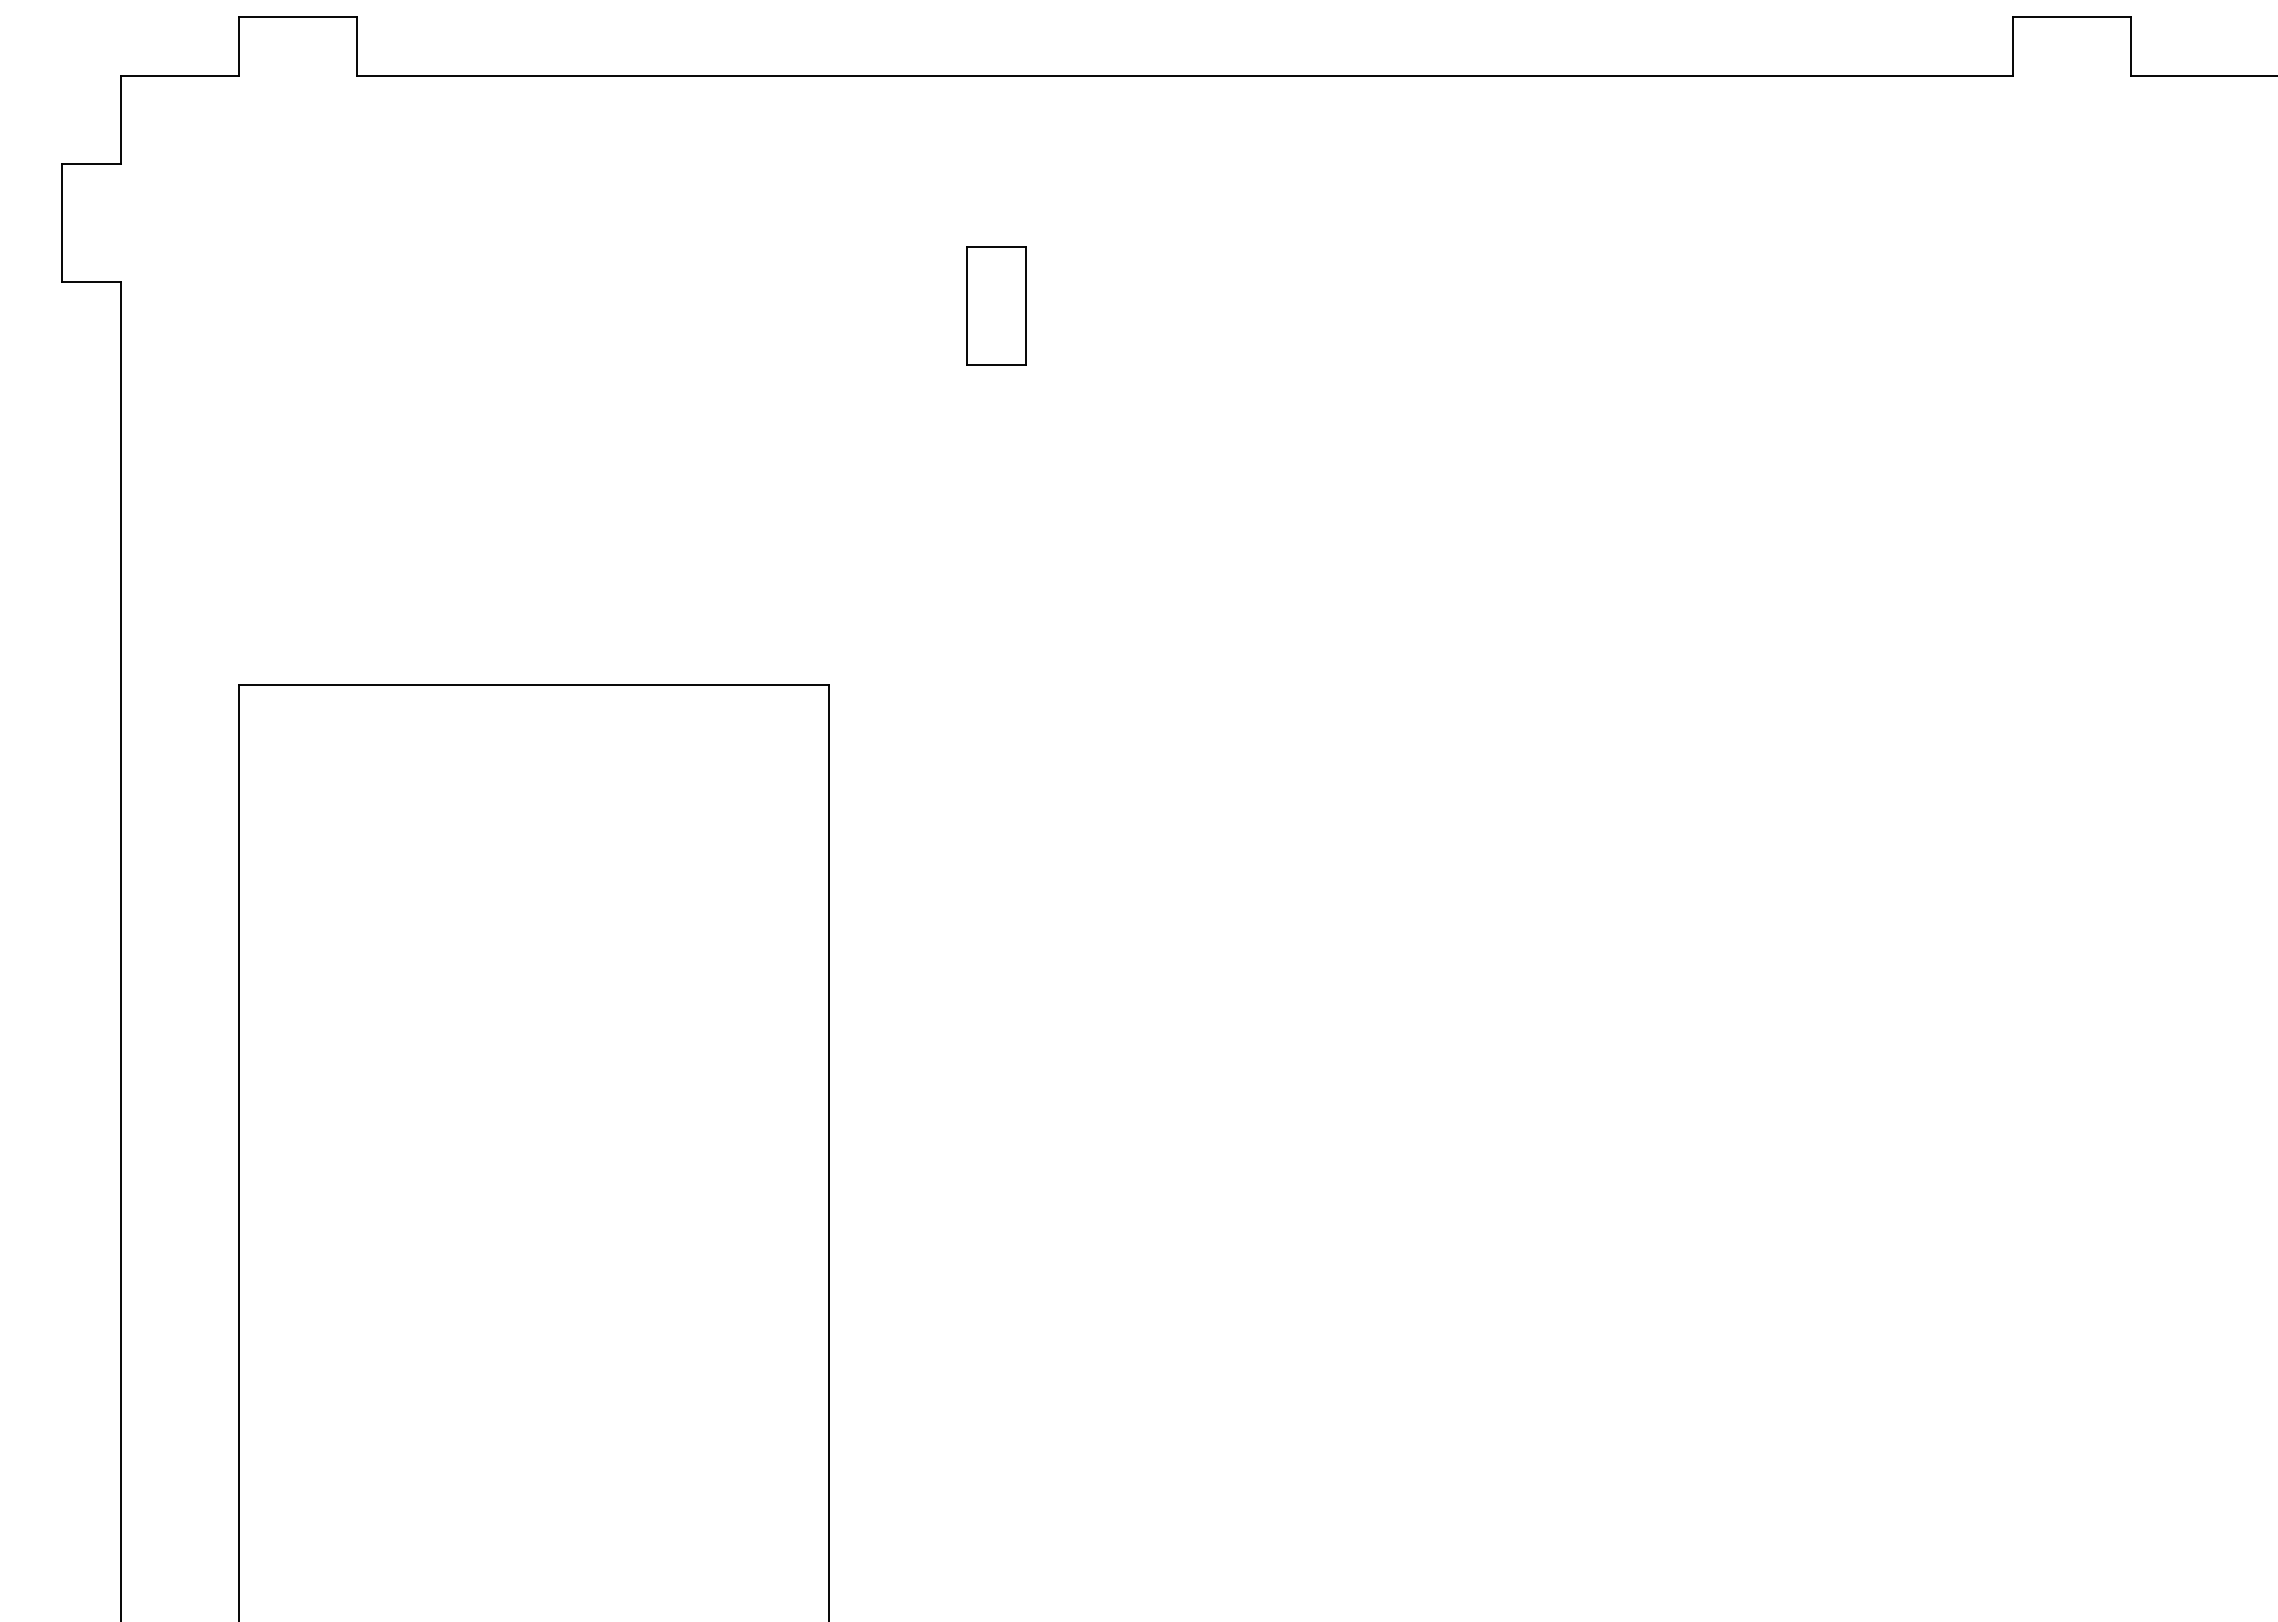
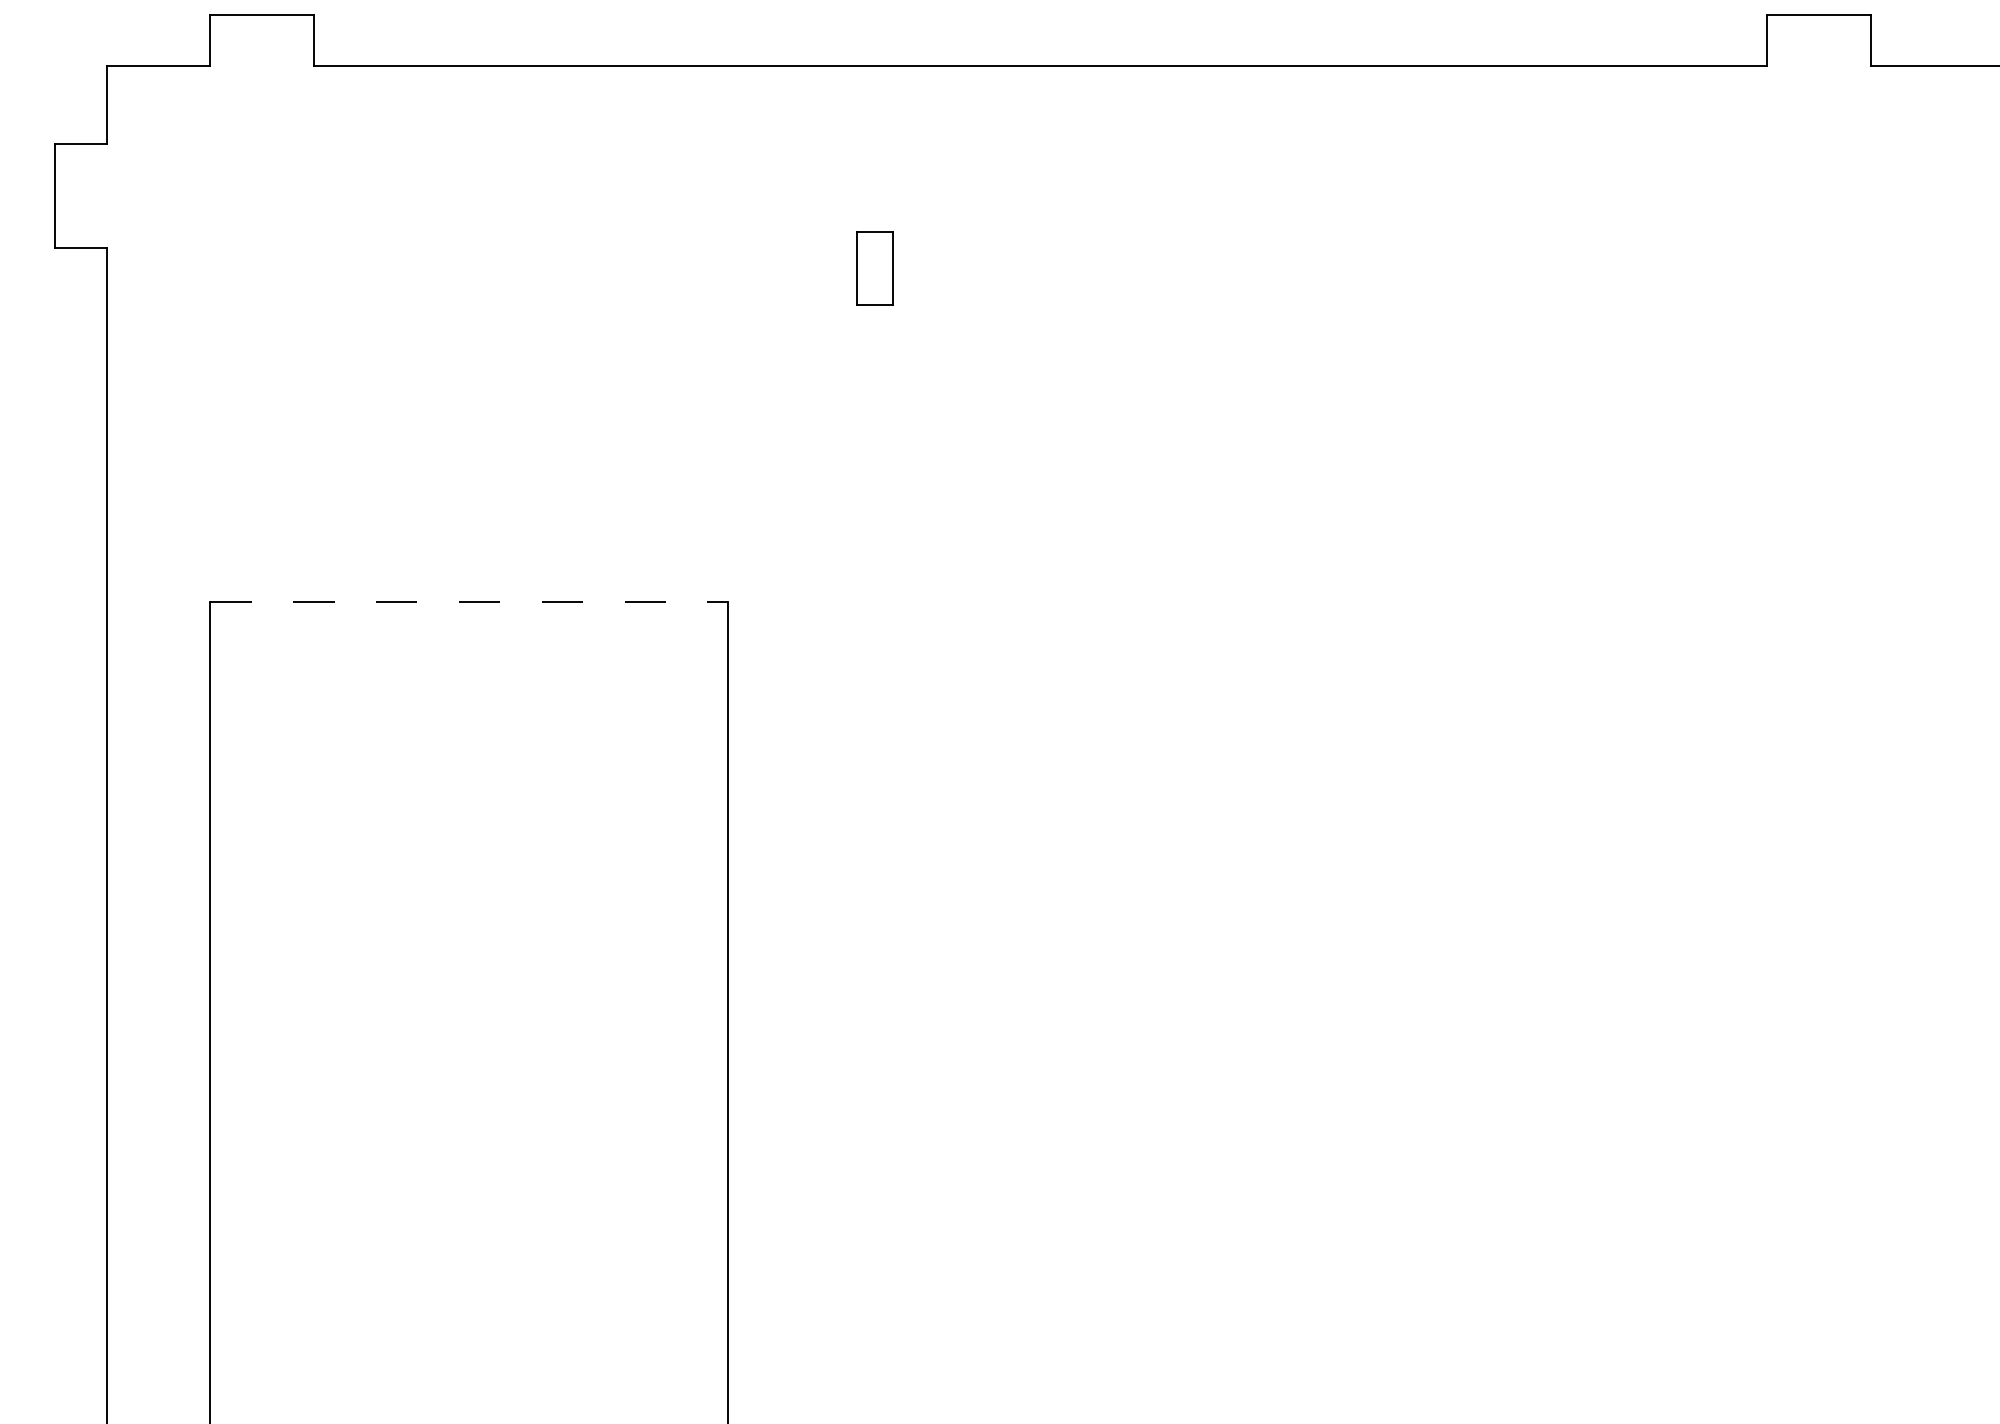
part: (996, 305) -> (874, 268), size x0.7
line: (534, 685) -> (469, 601), solid -> dashed

